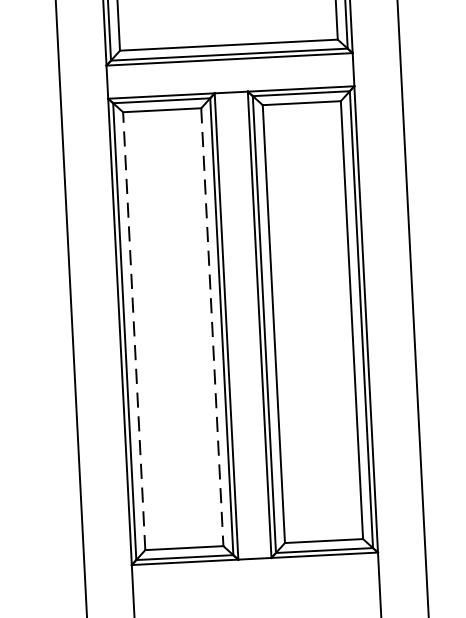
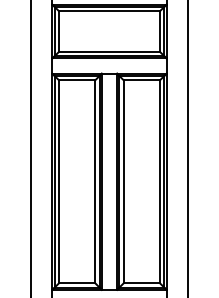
line: (212, 328) -> (95, 182), dashed -> solid
line: (135, 330) -> (59, 181), dashed -> solid

